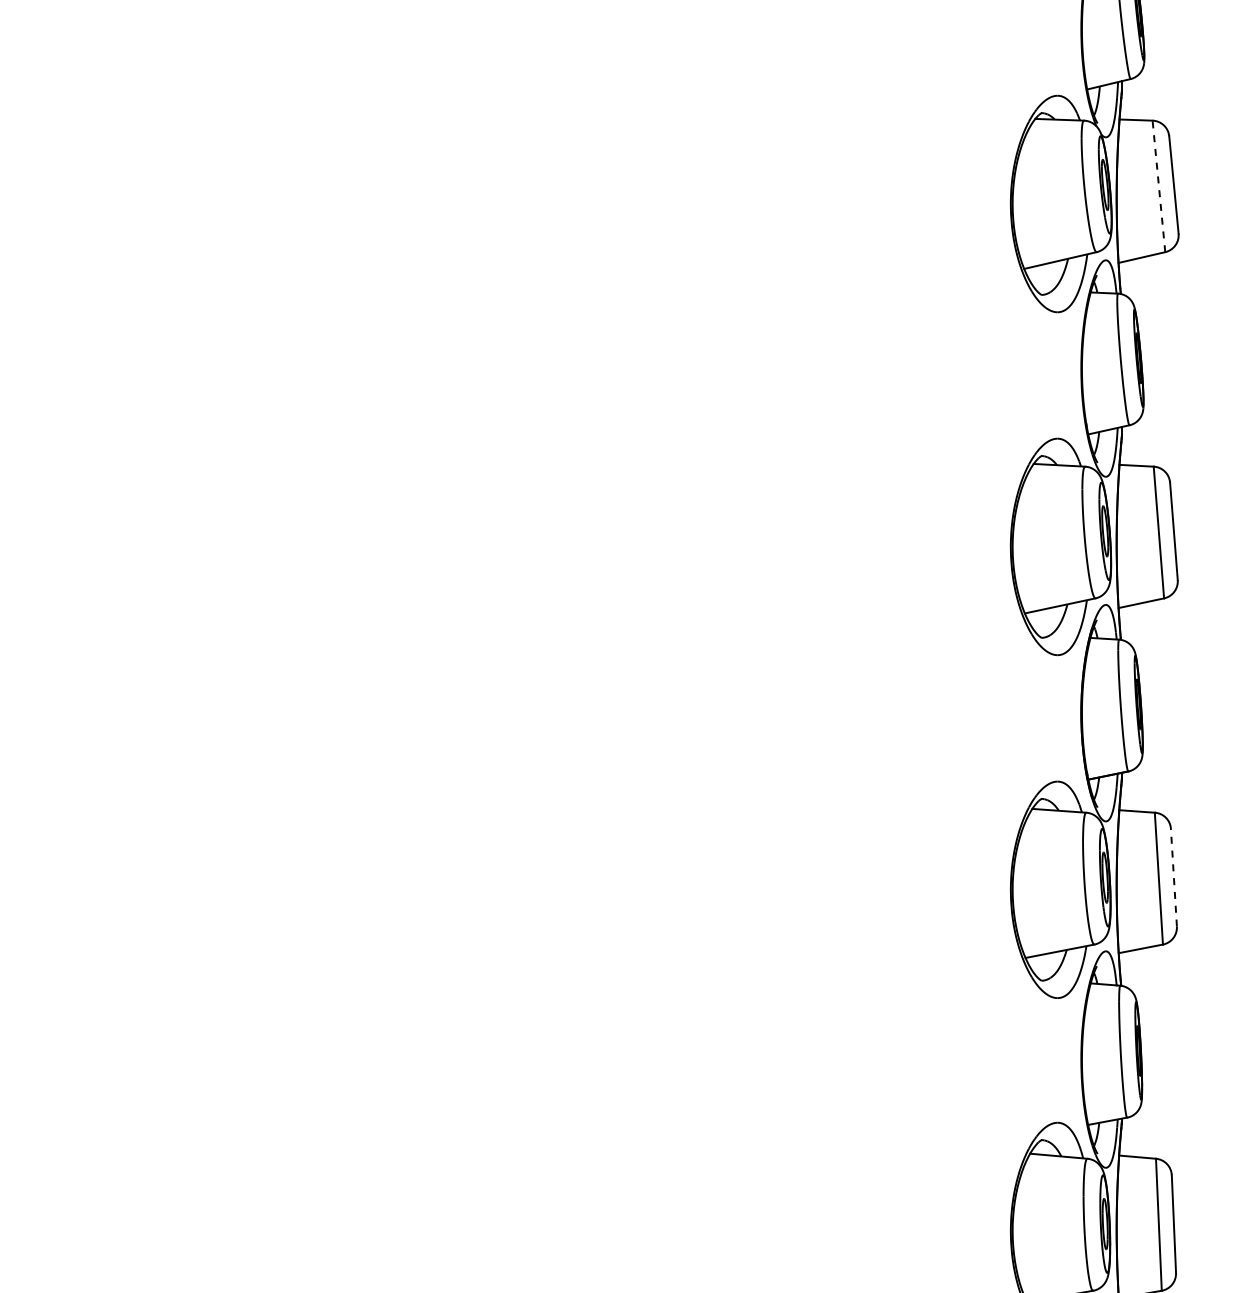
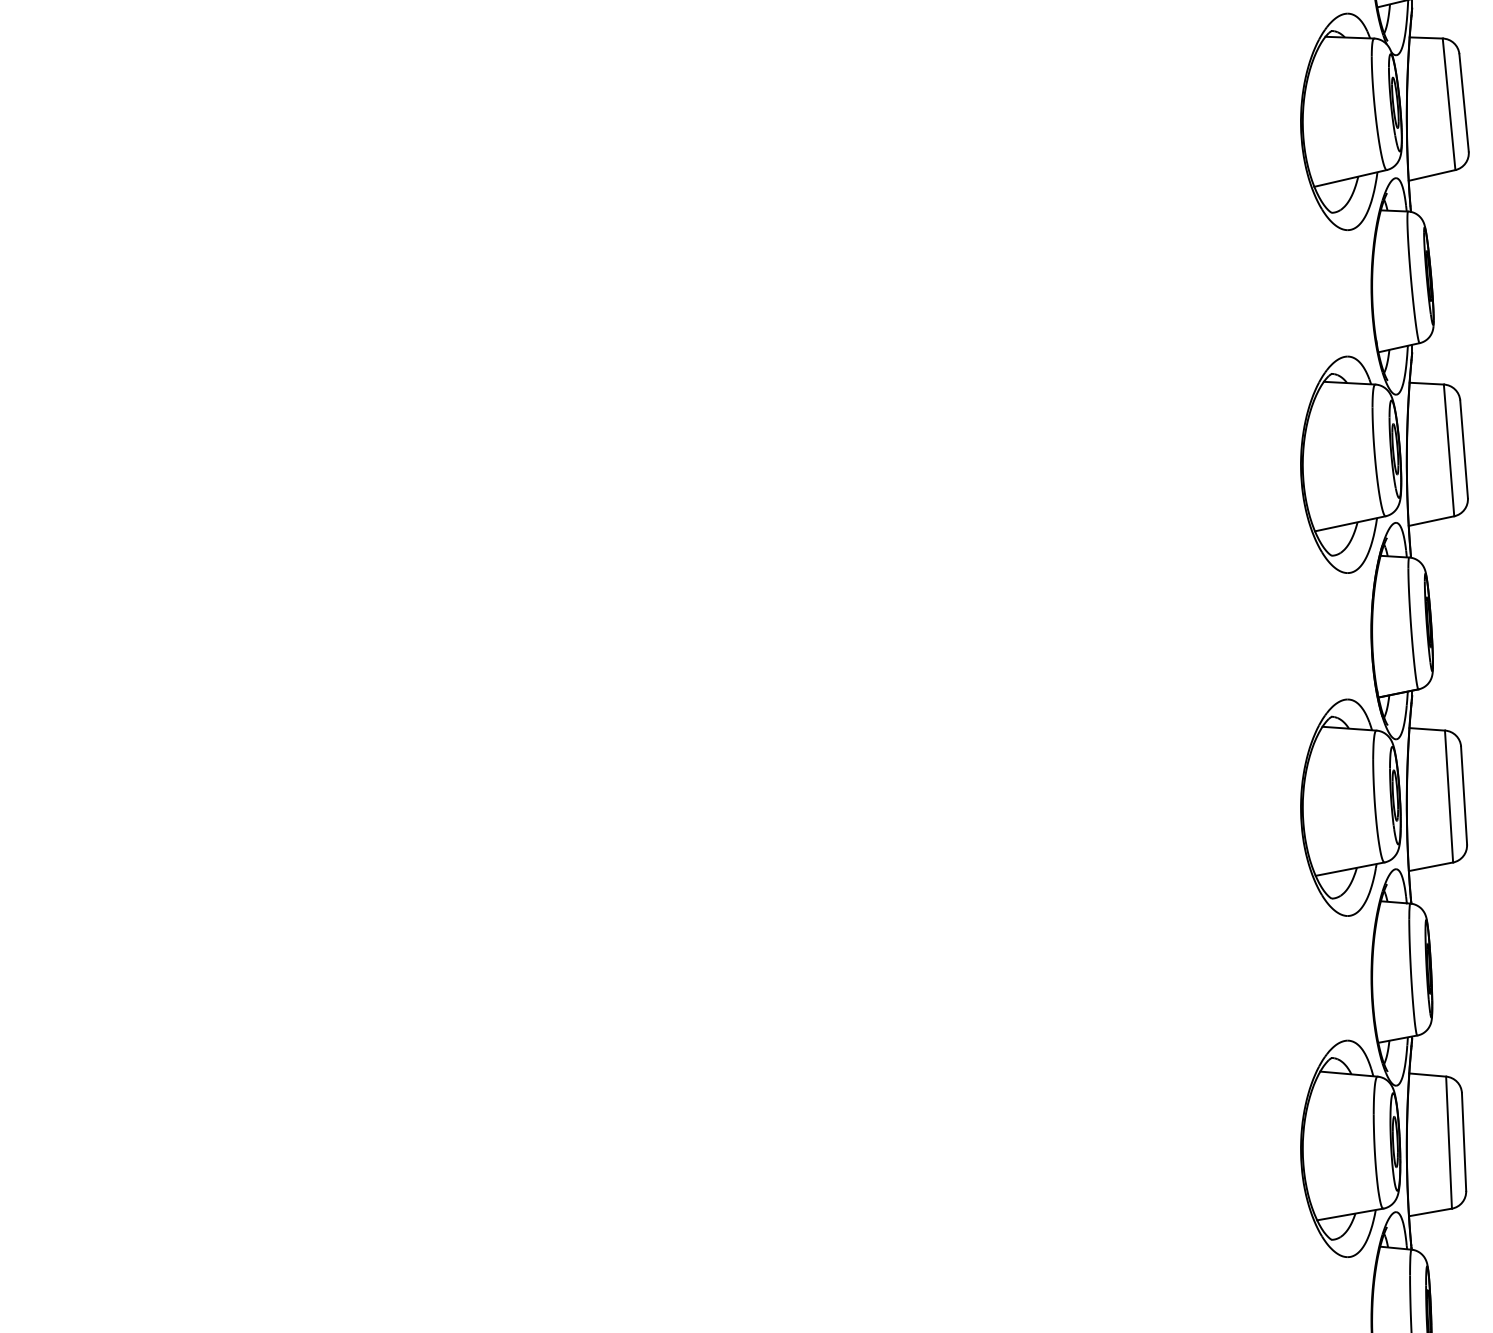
line: (1159, 185) -> (1449, 103), dashed -> solid
line: (1174, 877) -> (1464, 795), dashed -> solid

